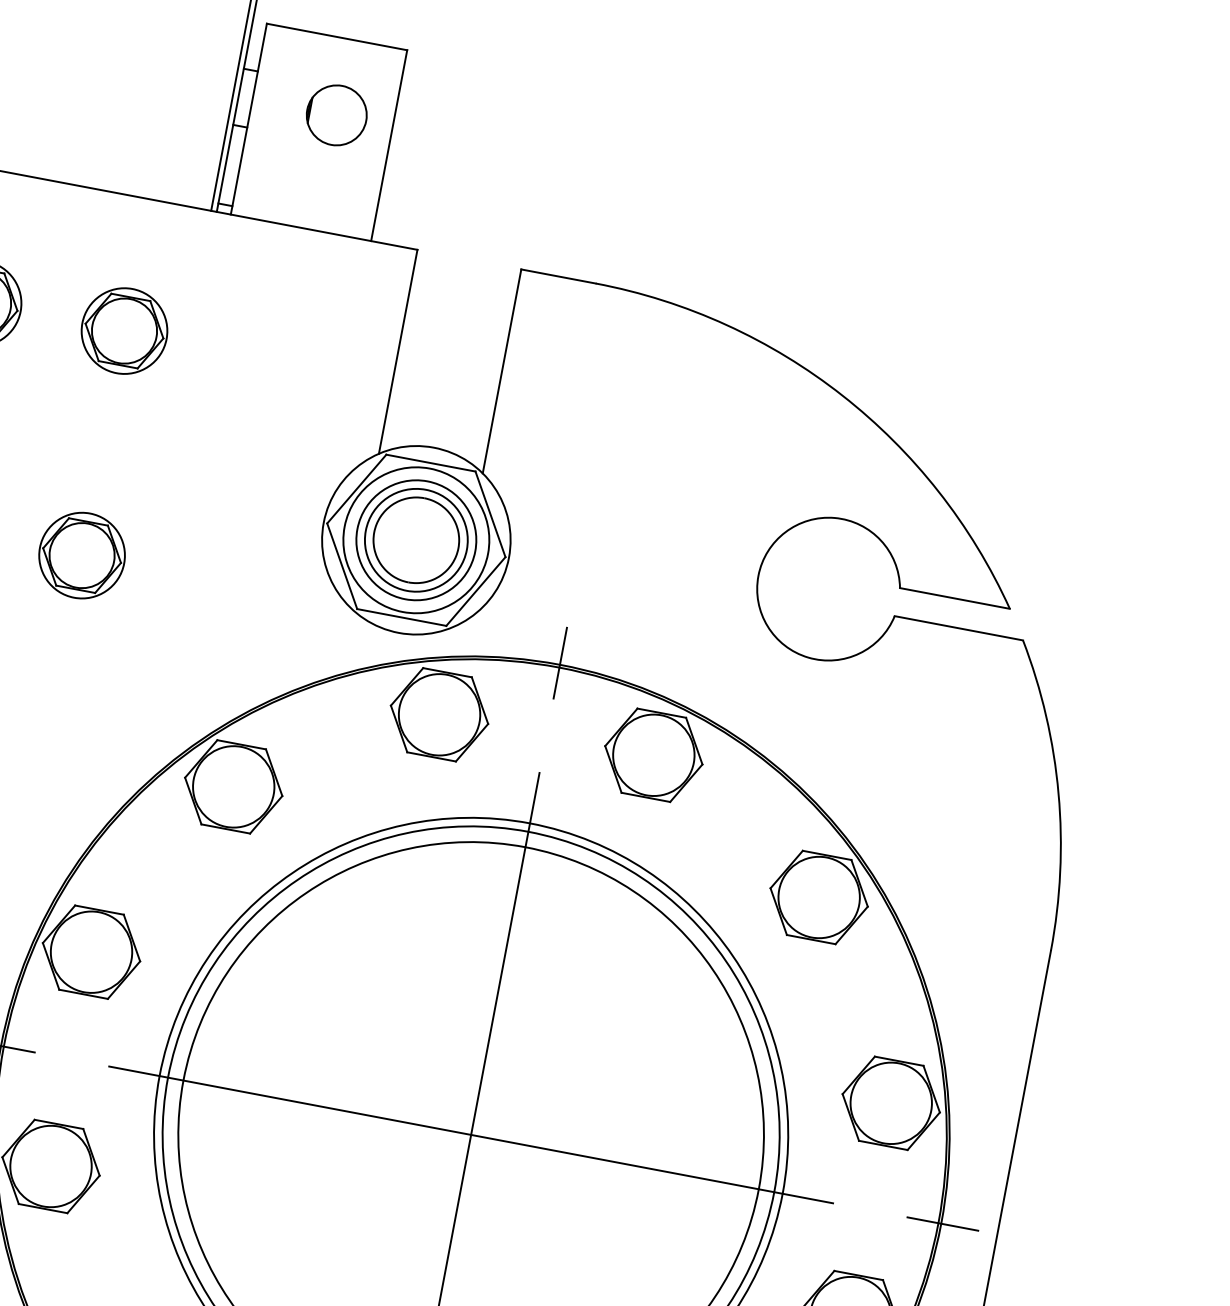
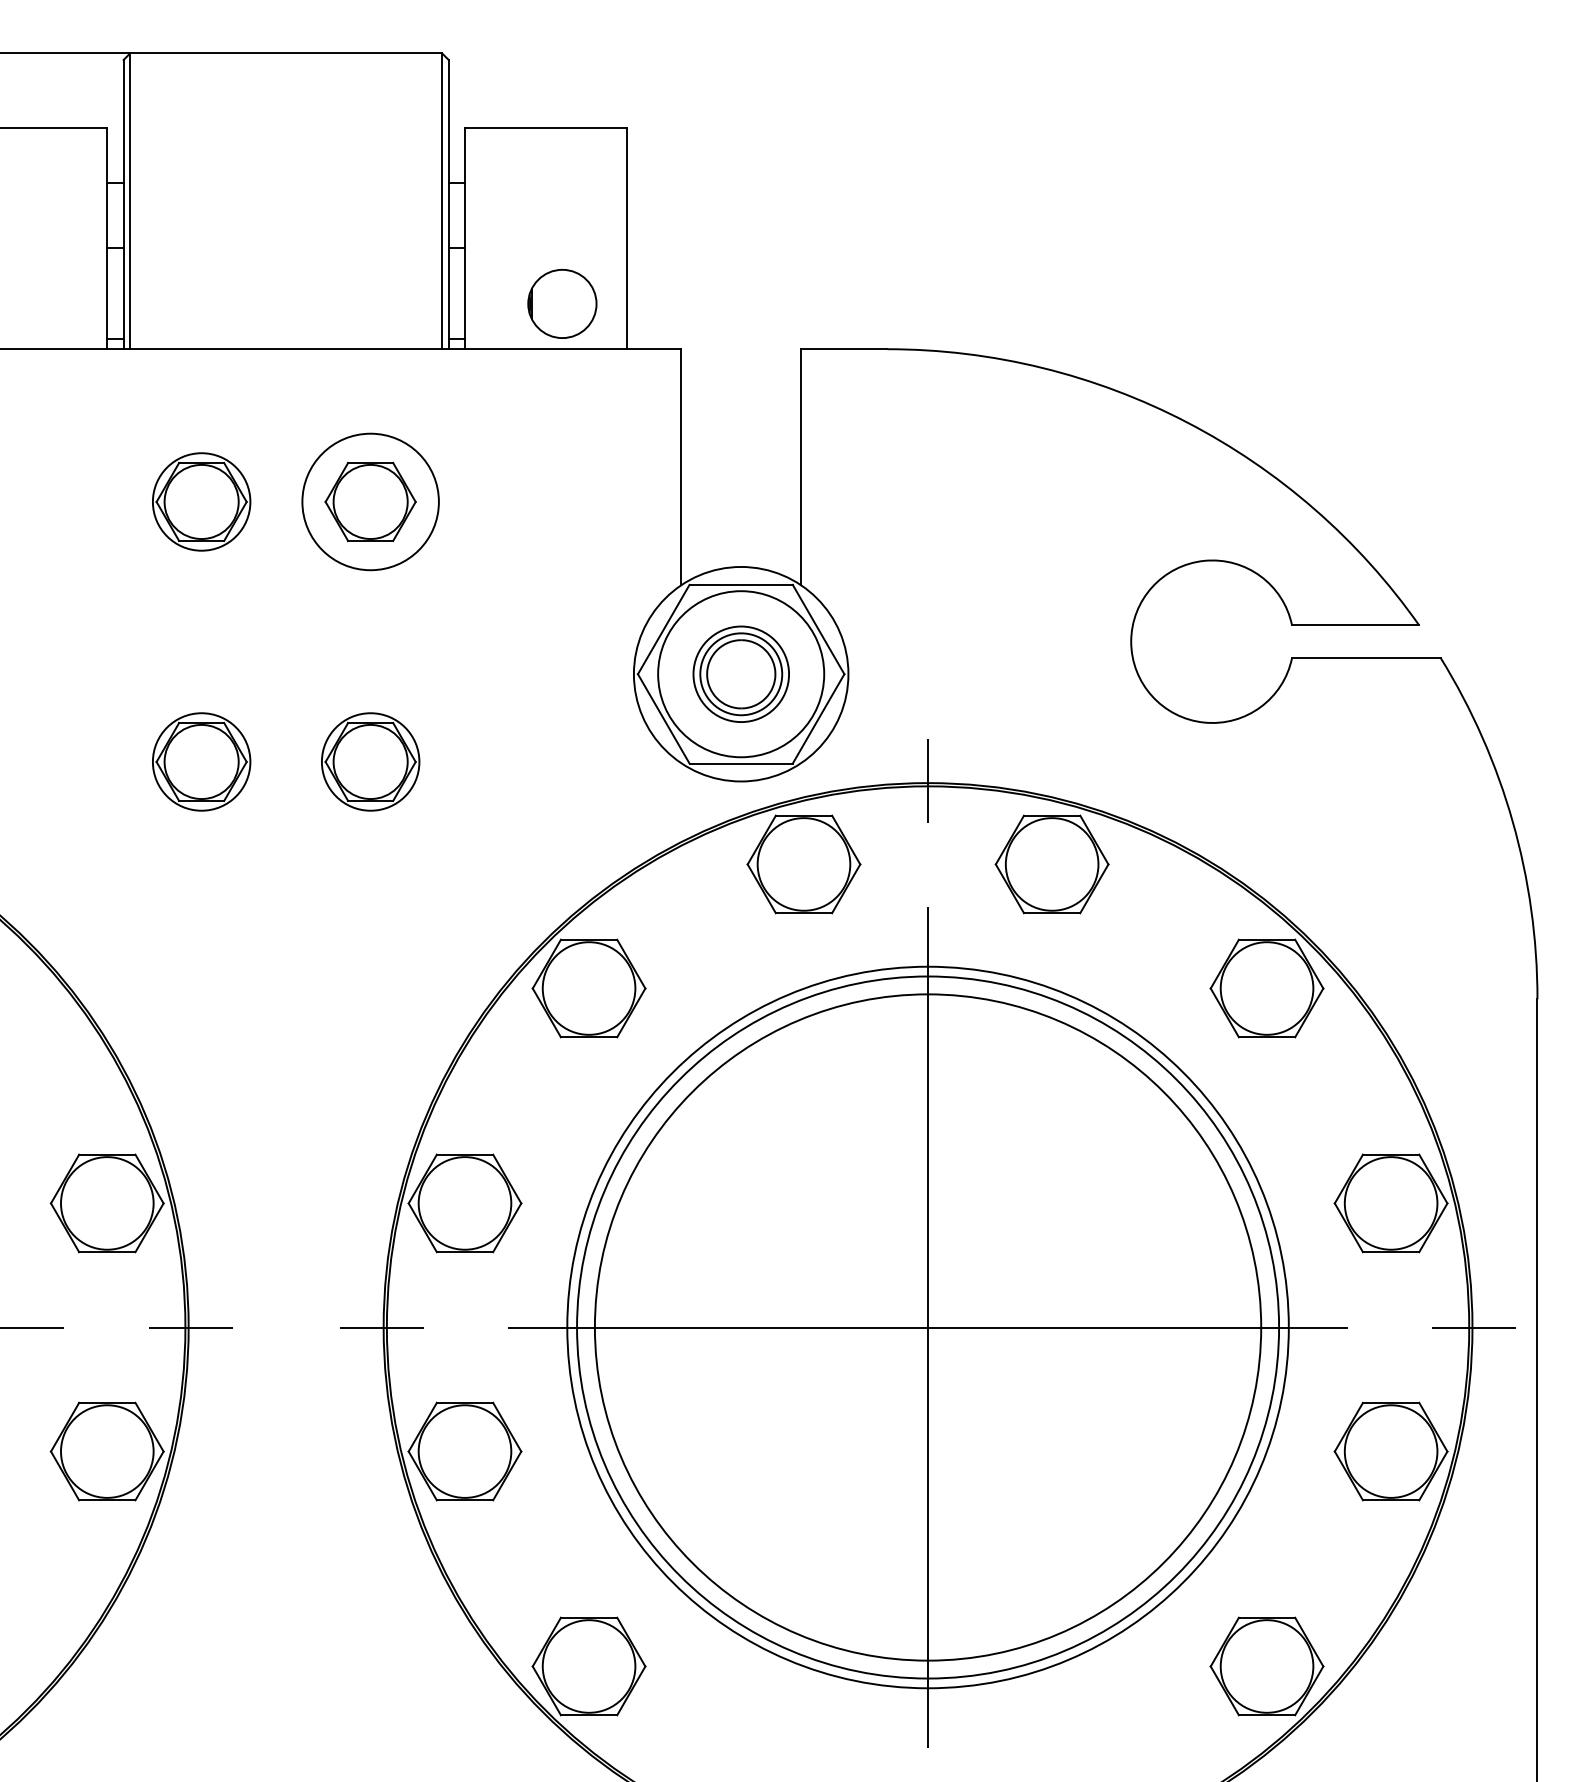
part: (336, 115) -> (562, 303), moved
circle: (124, 330) -> (370, 501), size x1.4
part: (416, 540) -> (741, 674), size x0.7

